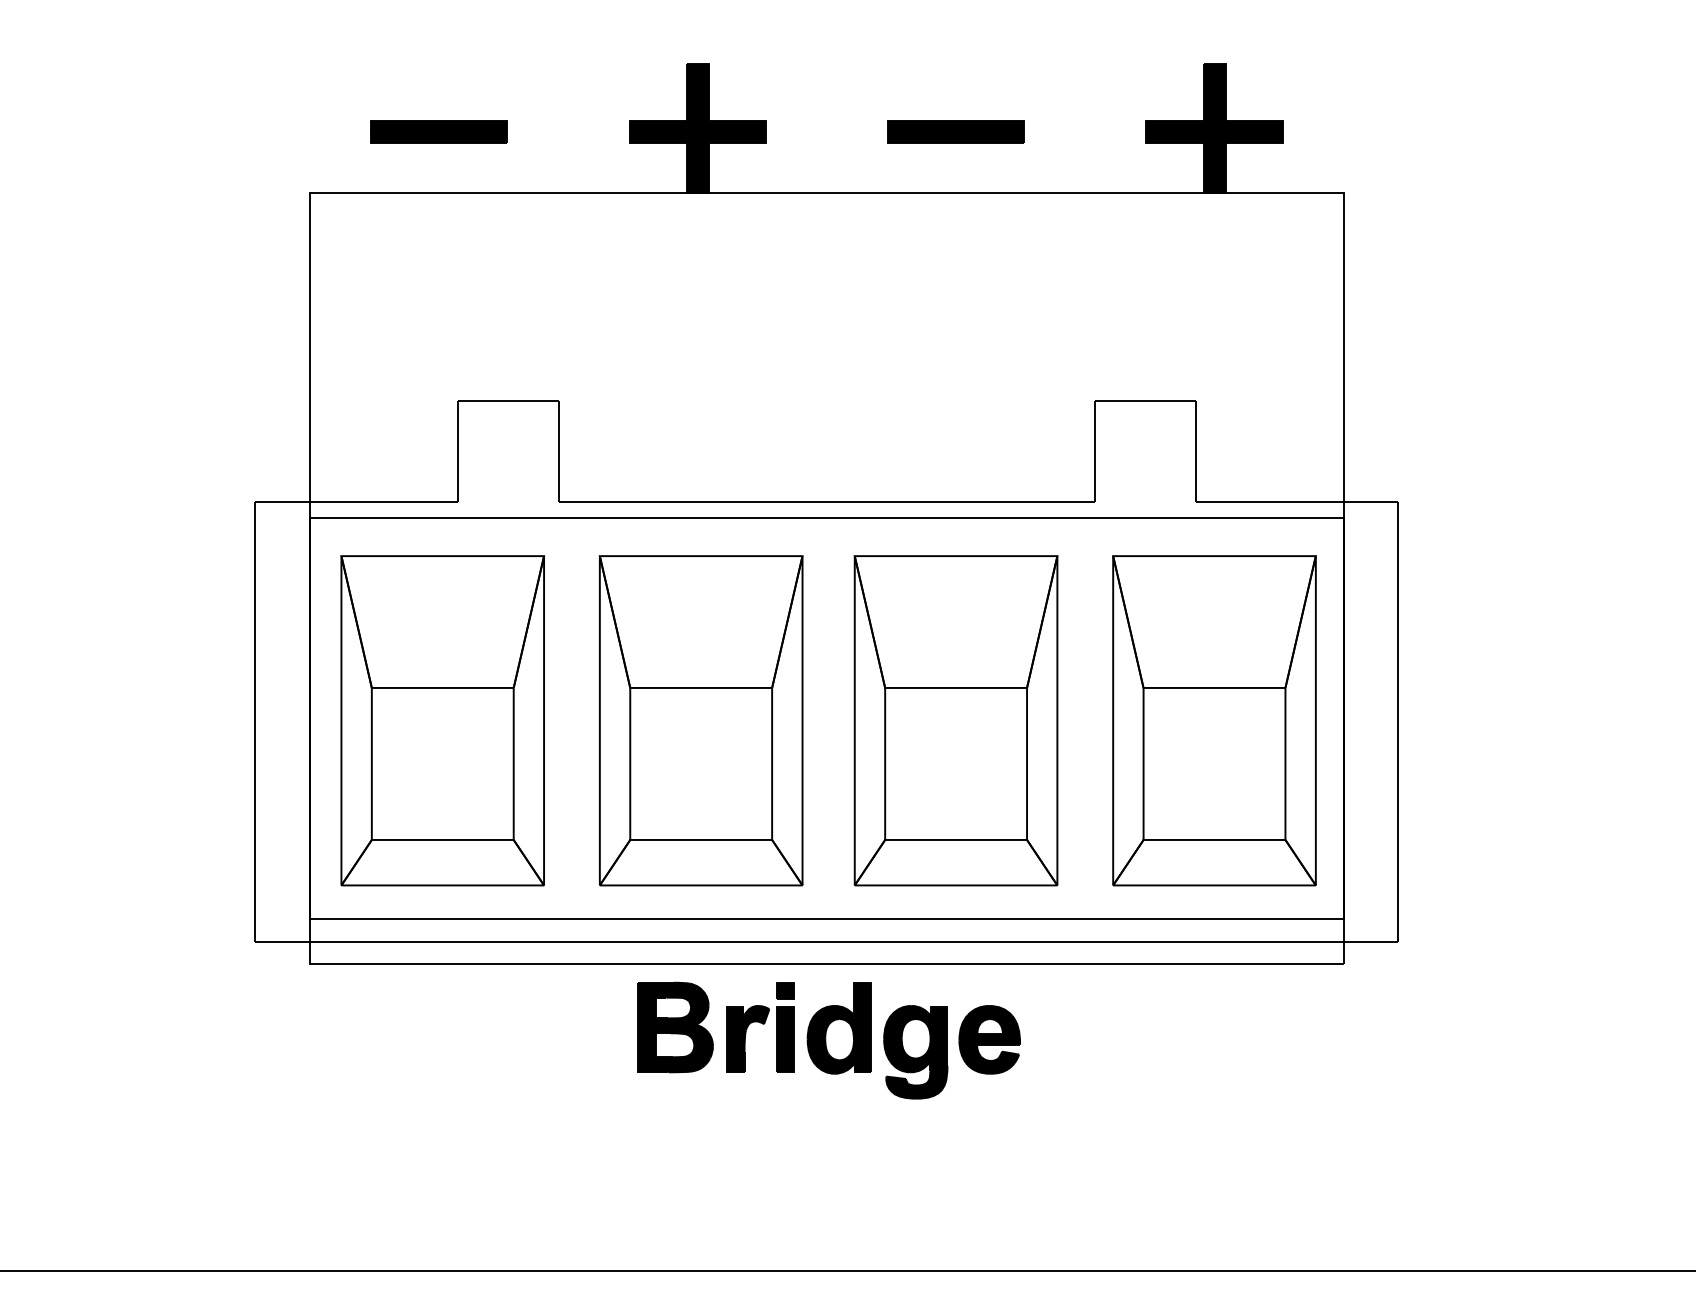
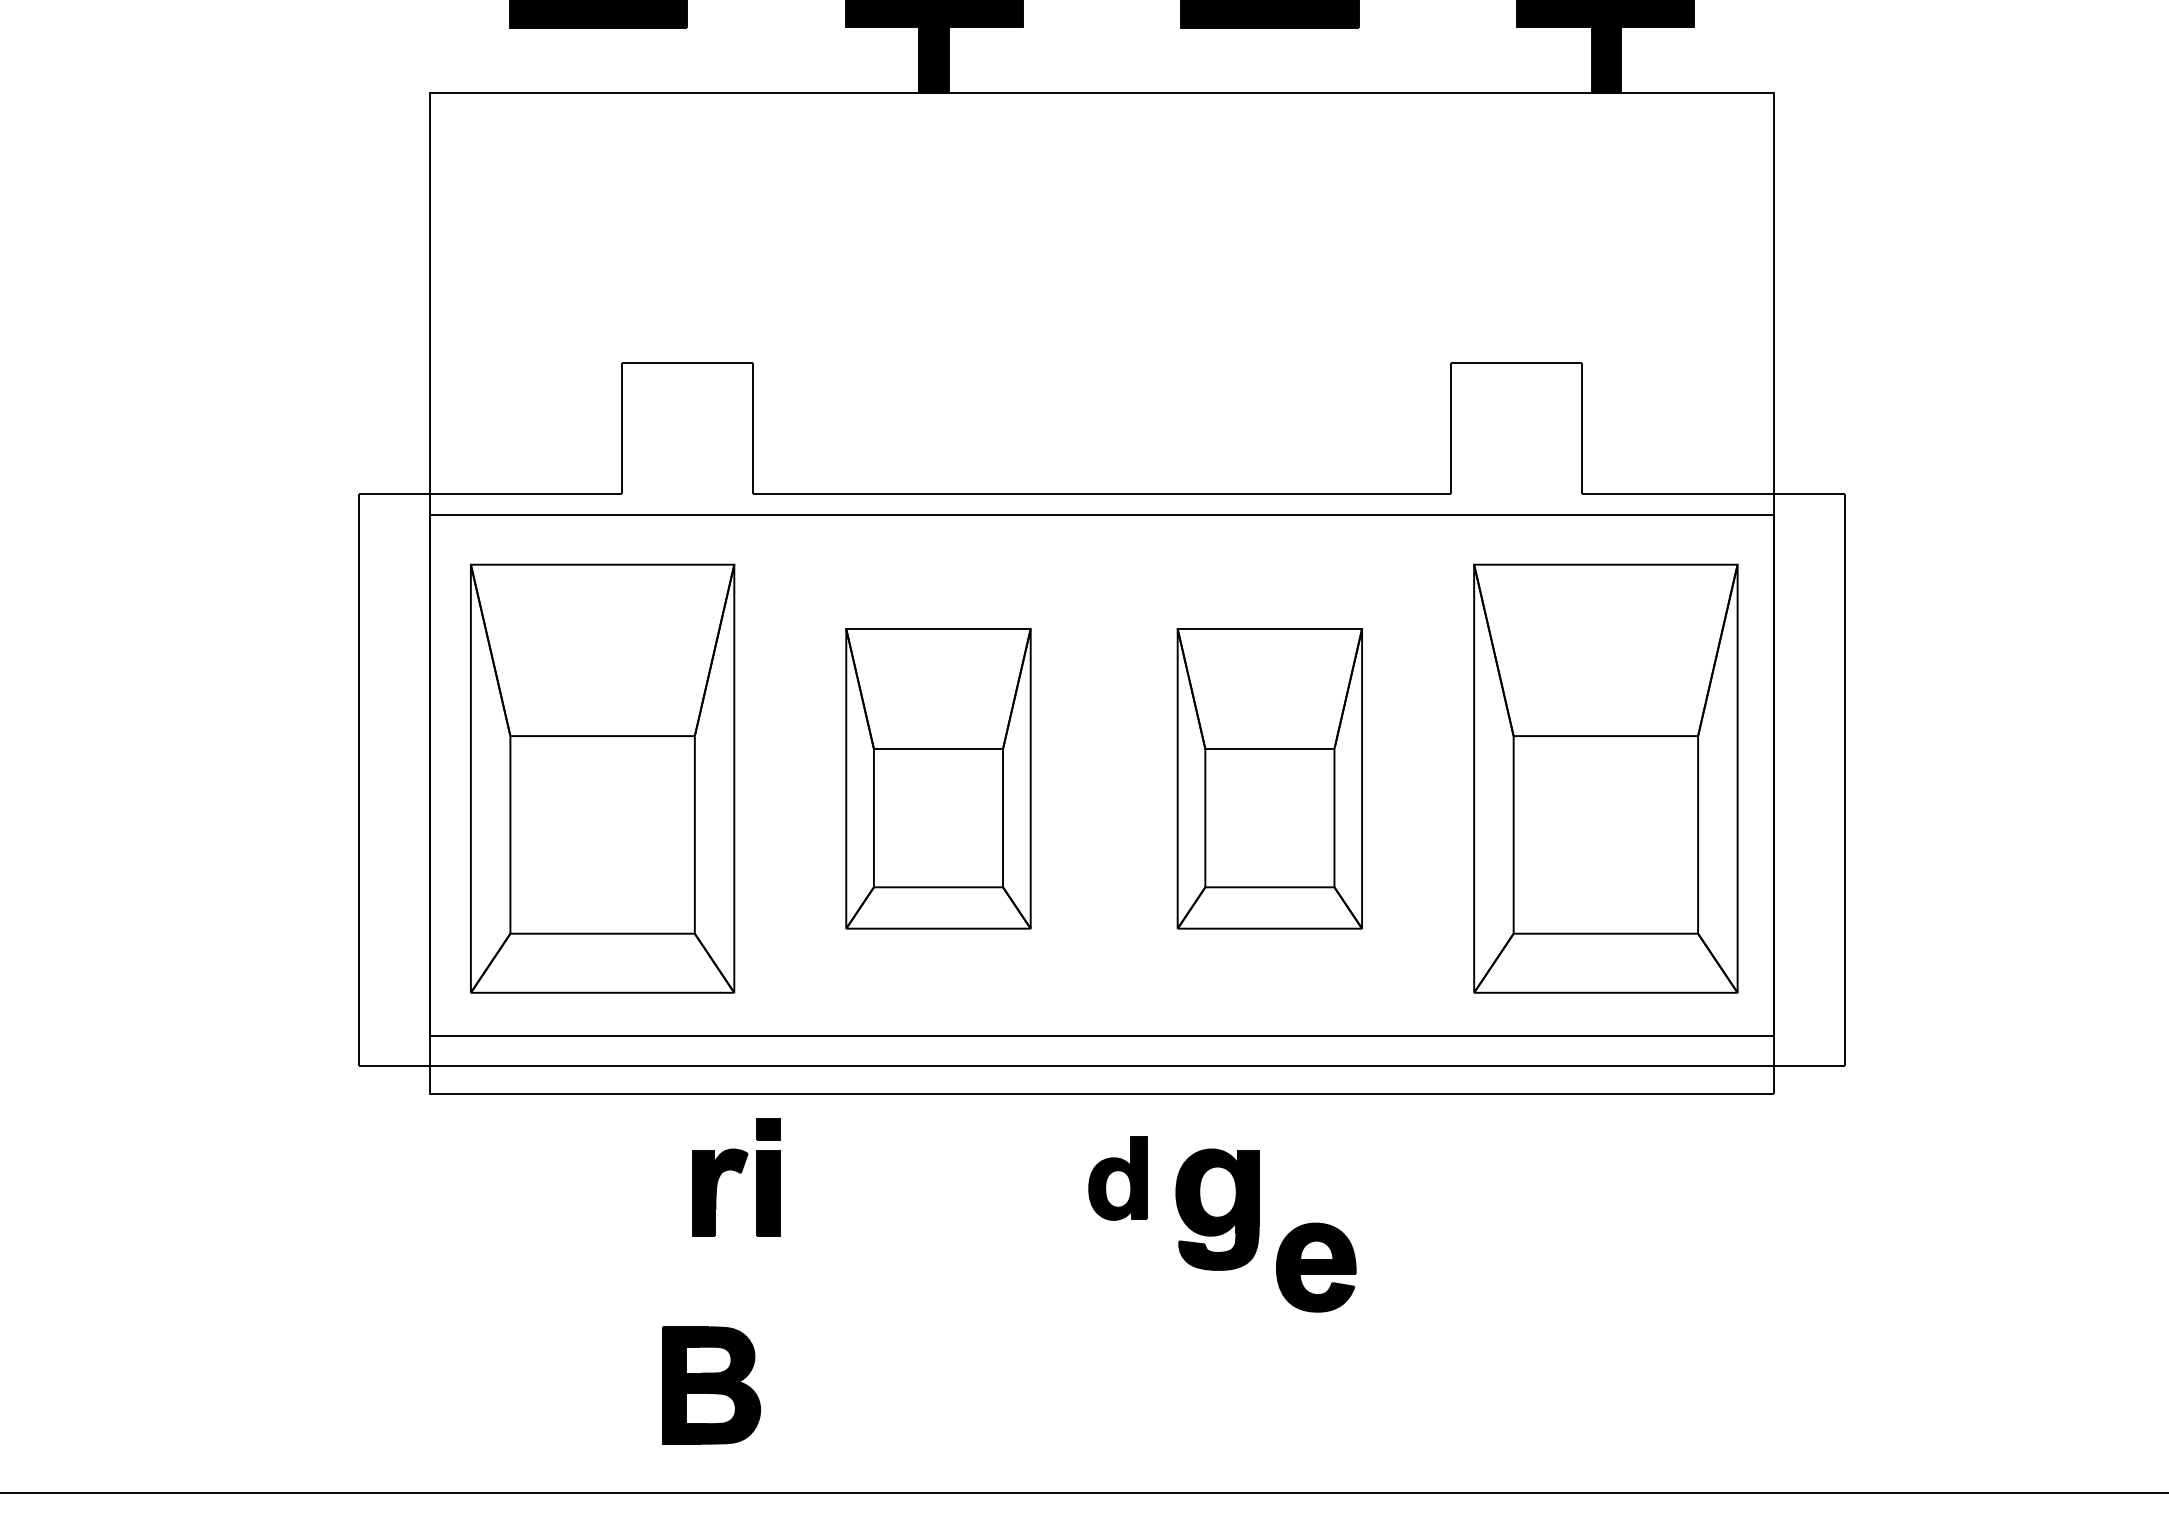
part: (700, 720) -> (937, 778), size x0.7
part: (955, 720) -> (1269, 778), size x0.7
part: (675, 1027) -> (711, 1385), moved
part: (760, 1027) -> (736, 1177), moved
part: (838, 1028) -> (1117, 1178), size x0.7
part: (989, 1039) -> (1315, 1267), moved

